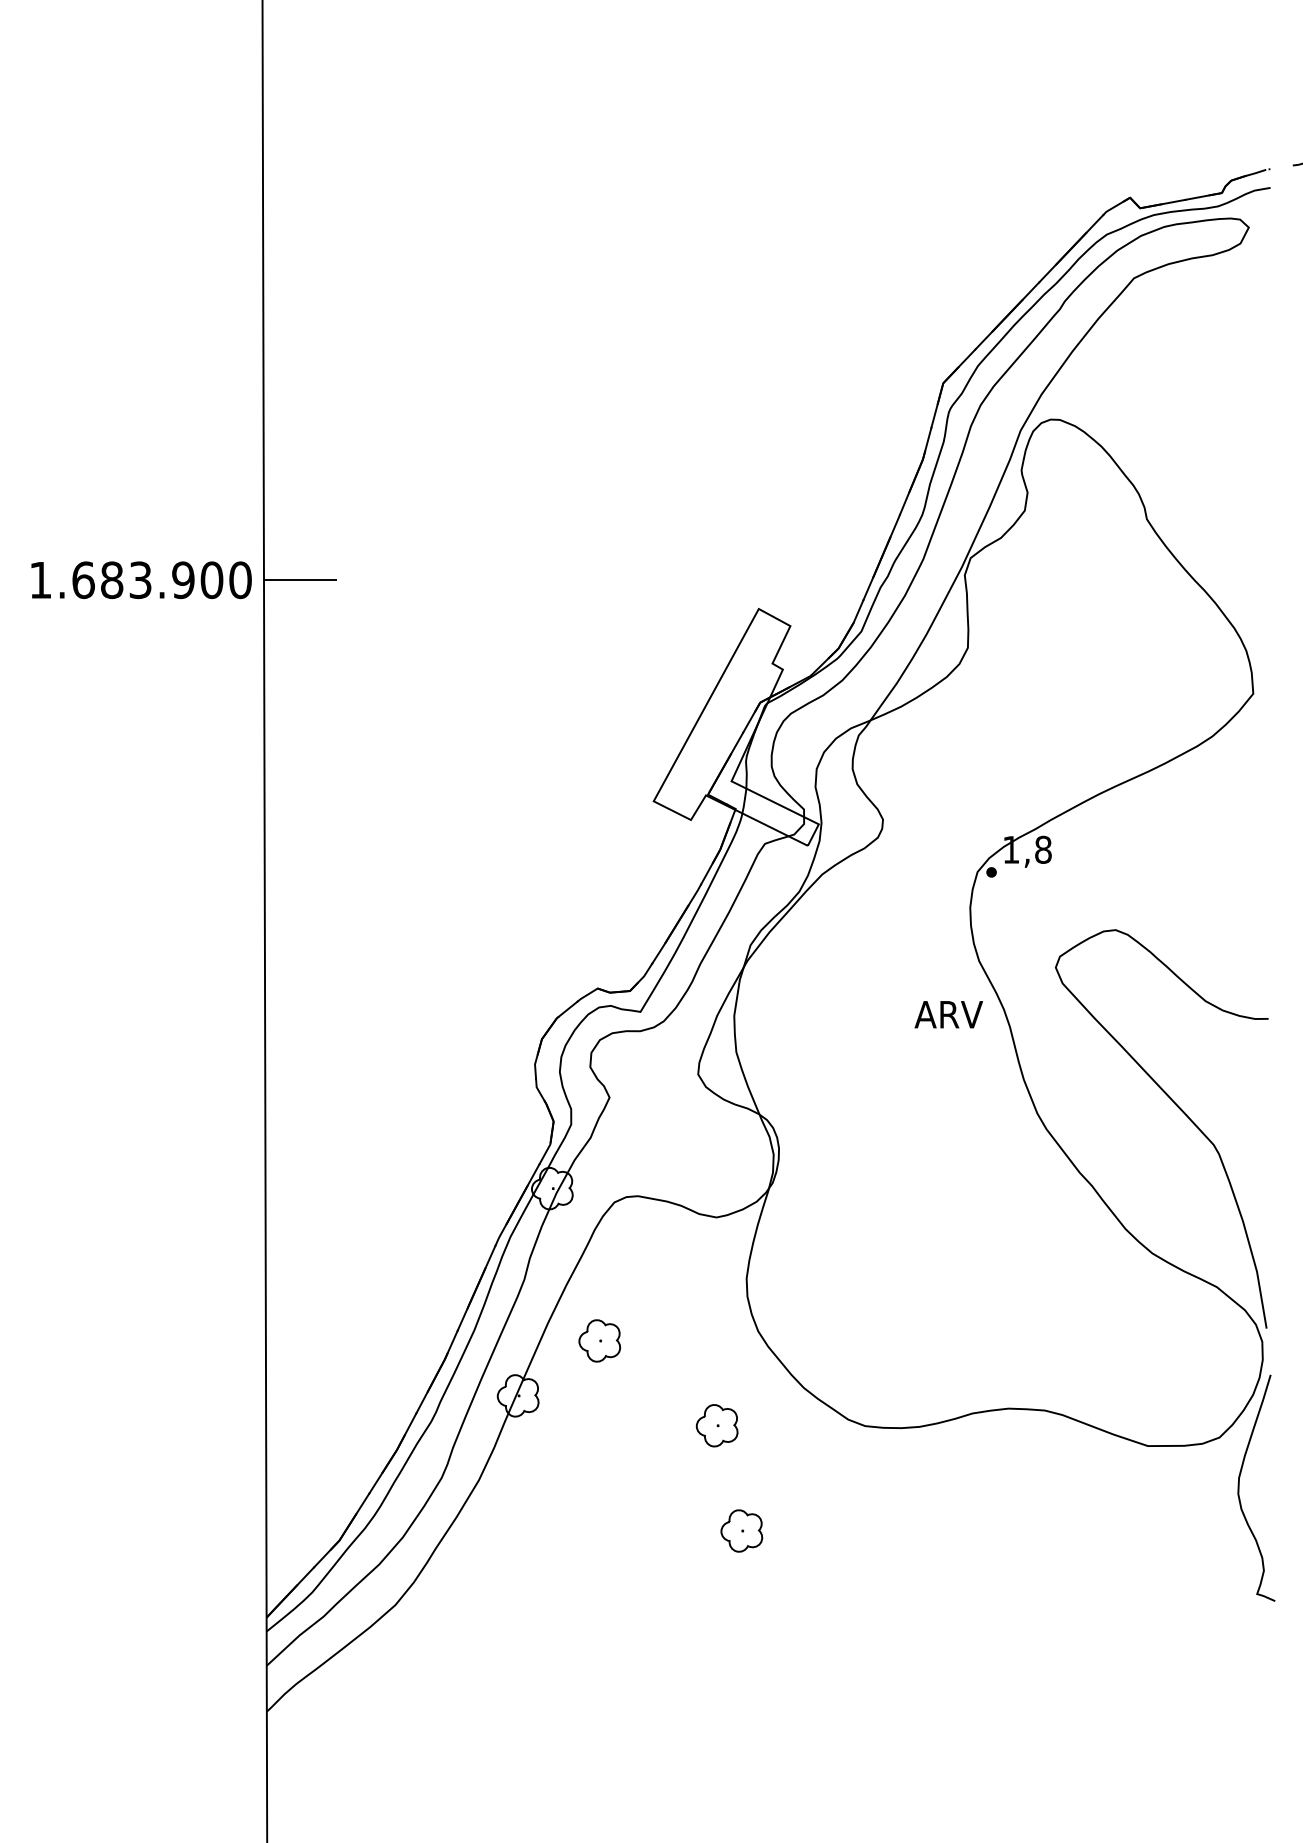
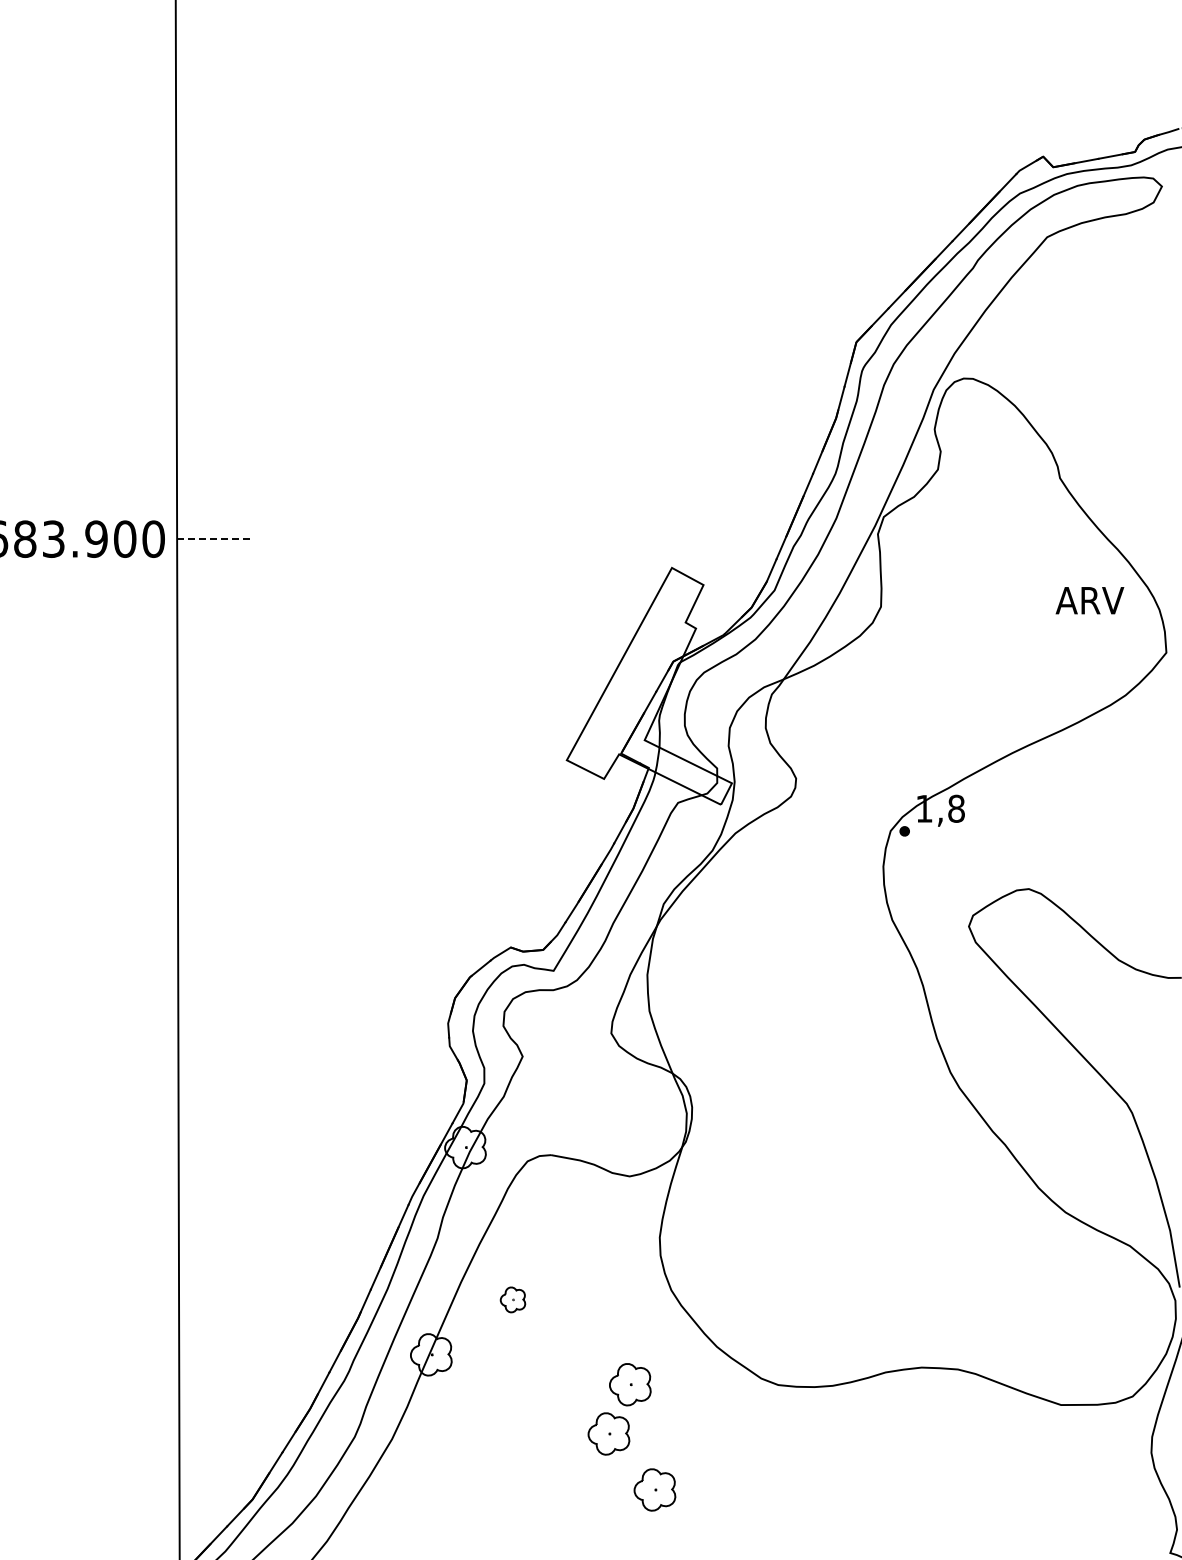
line: (300, 580) -> (213, 539), solid -> dashed
text: (948, 1014) -> (1089, 600), moved
part: (599, 1340) -> (512, 1299), size x0.6
part: (695, 1474) -> (608, 1433), added

